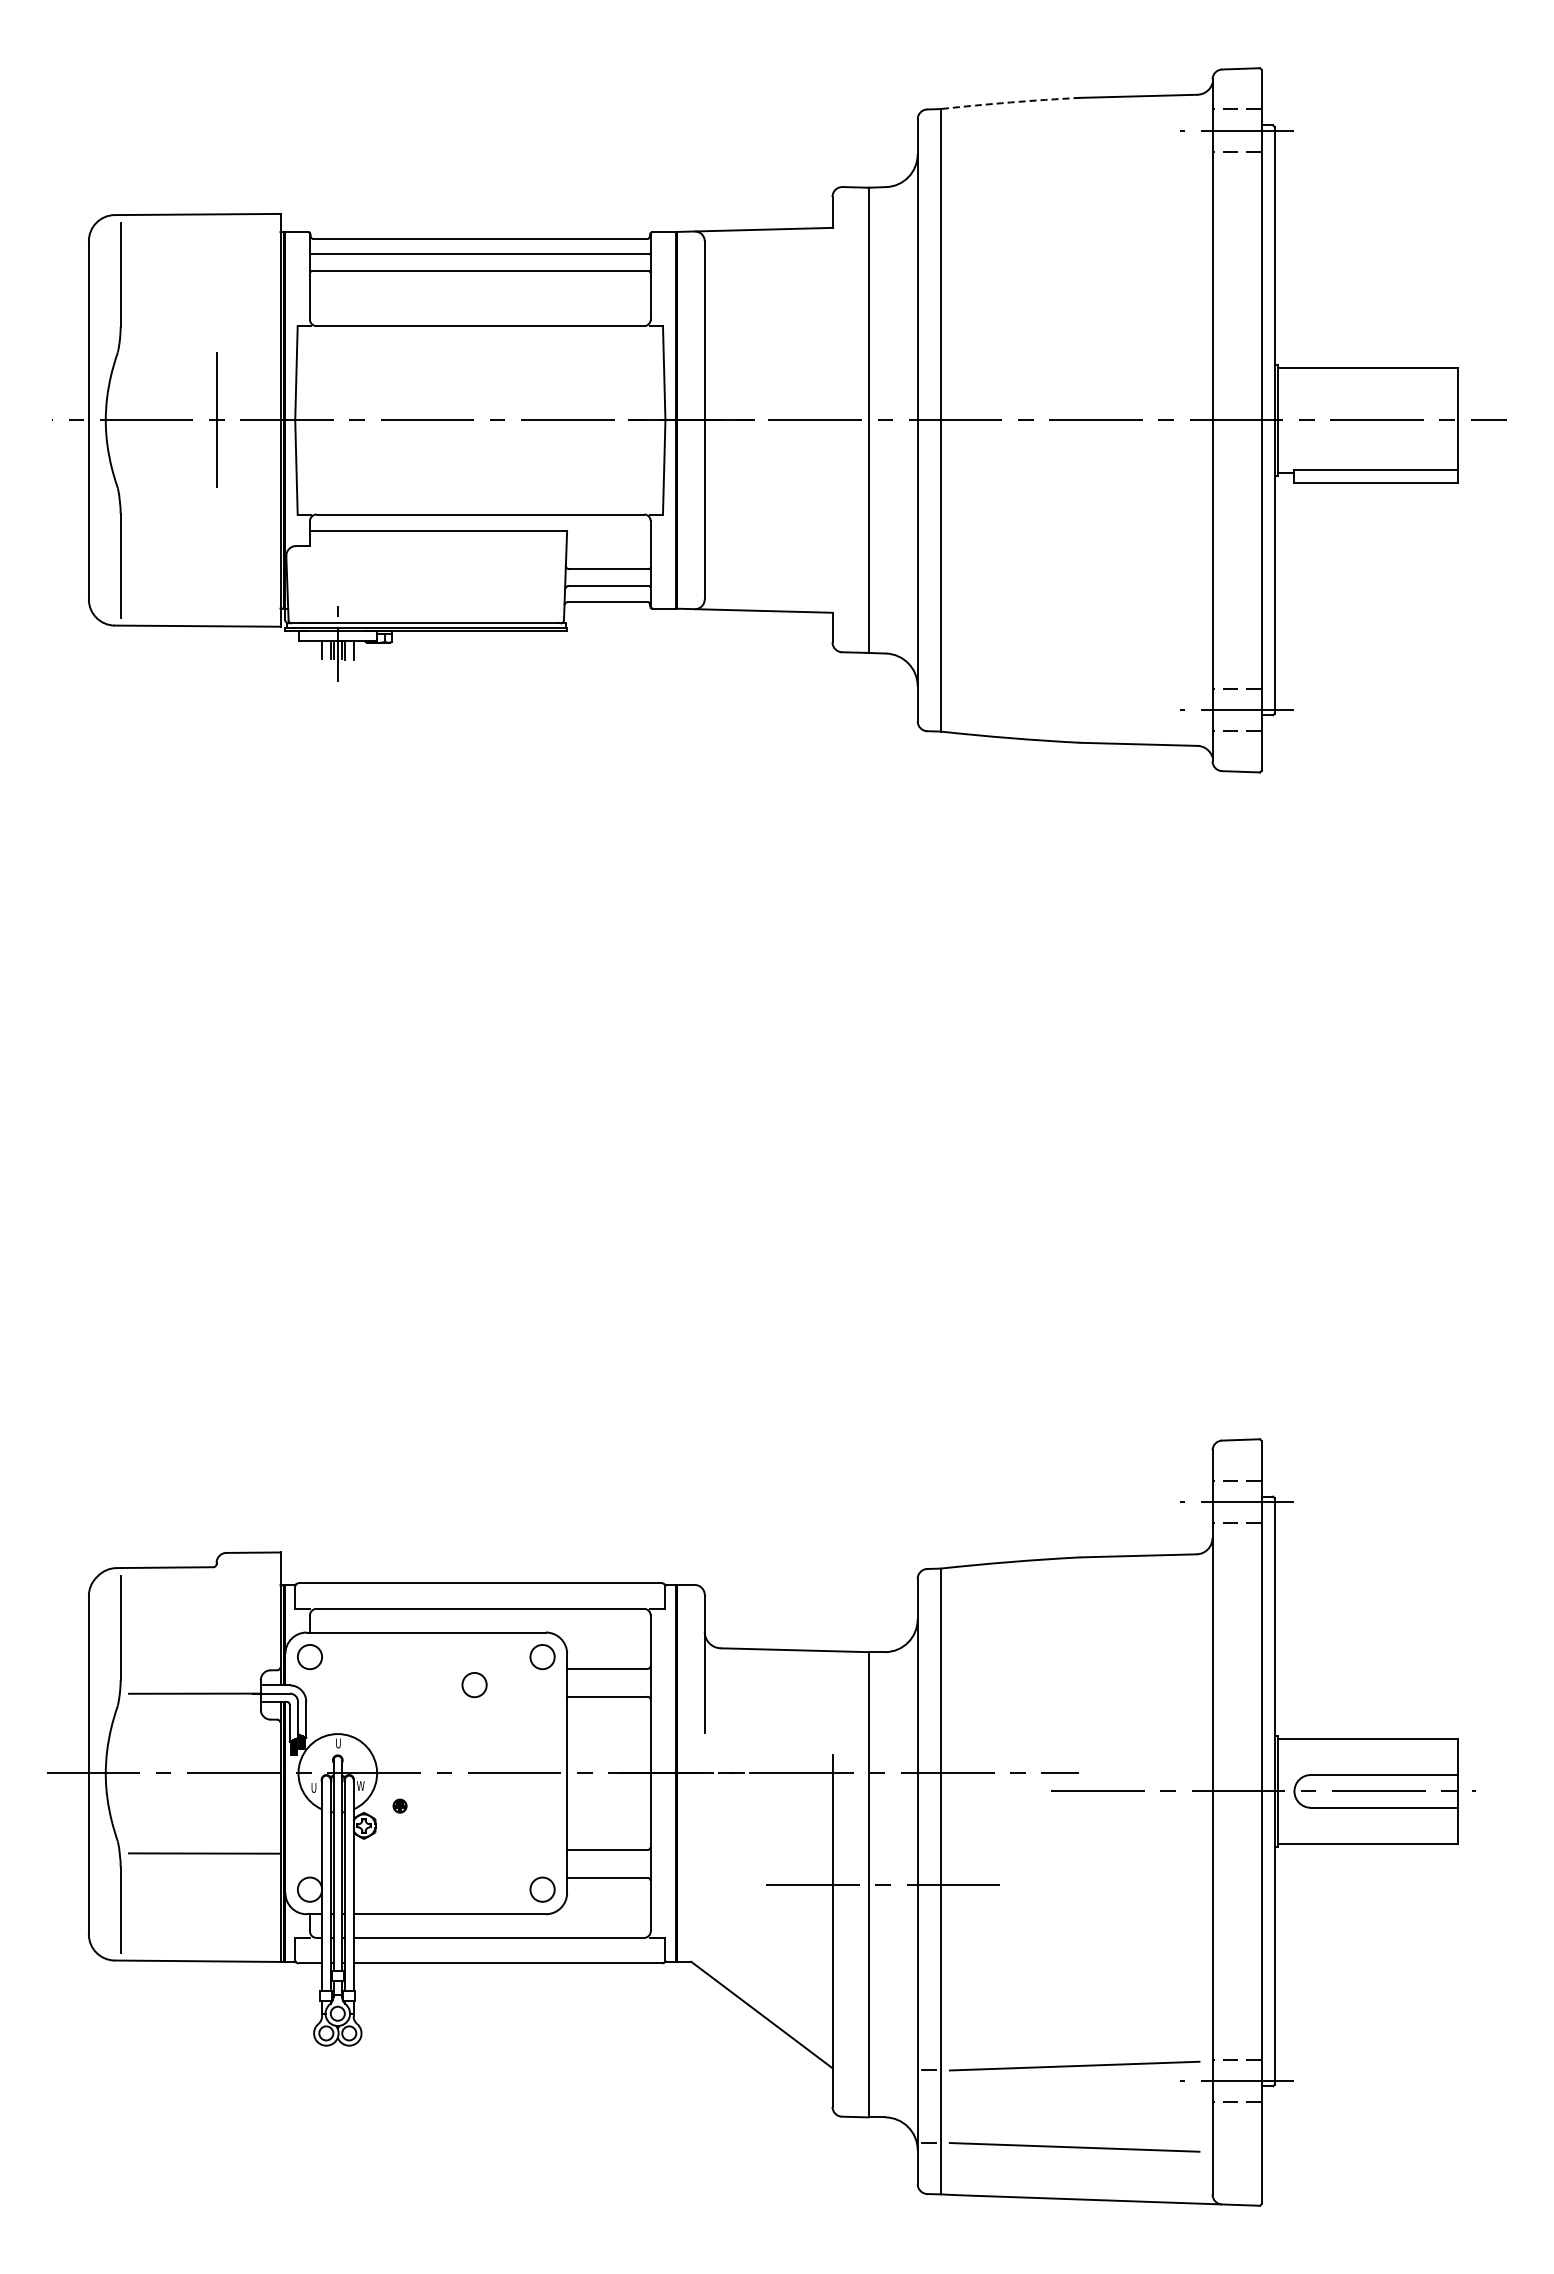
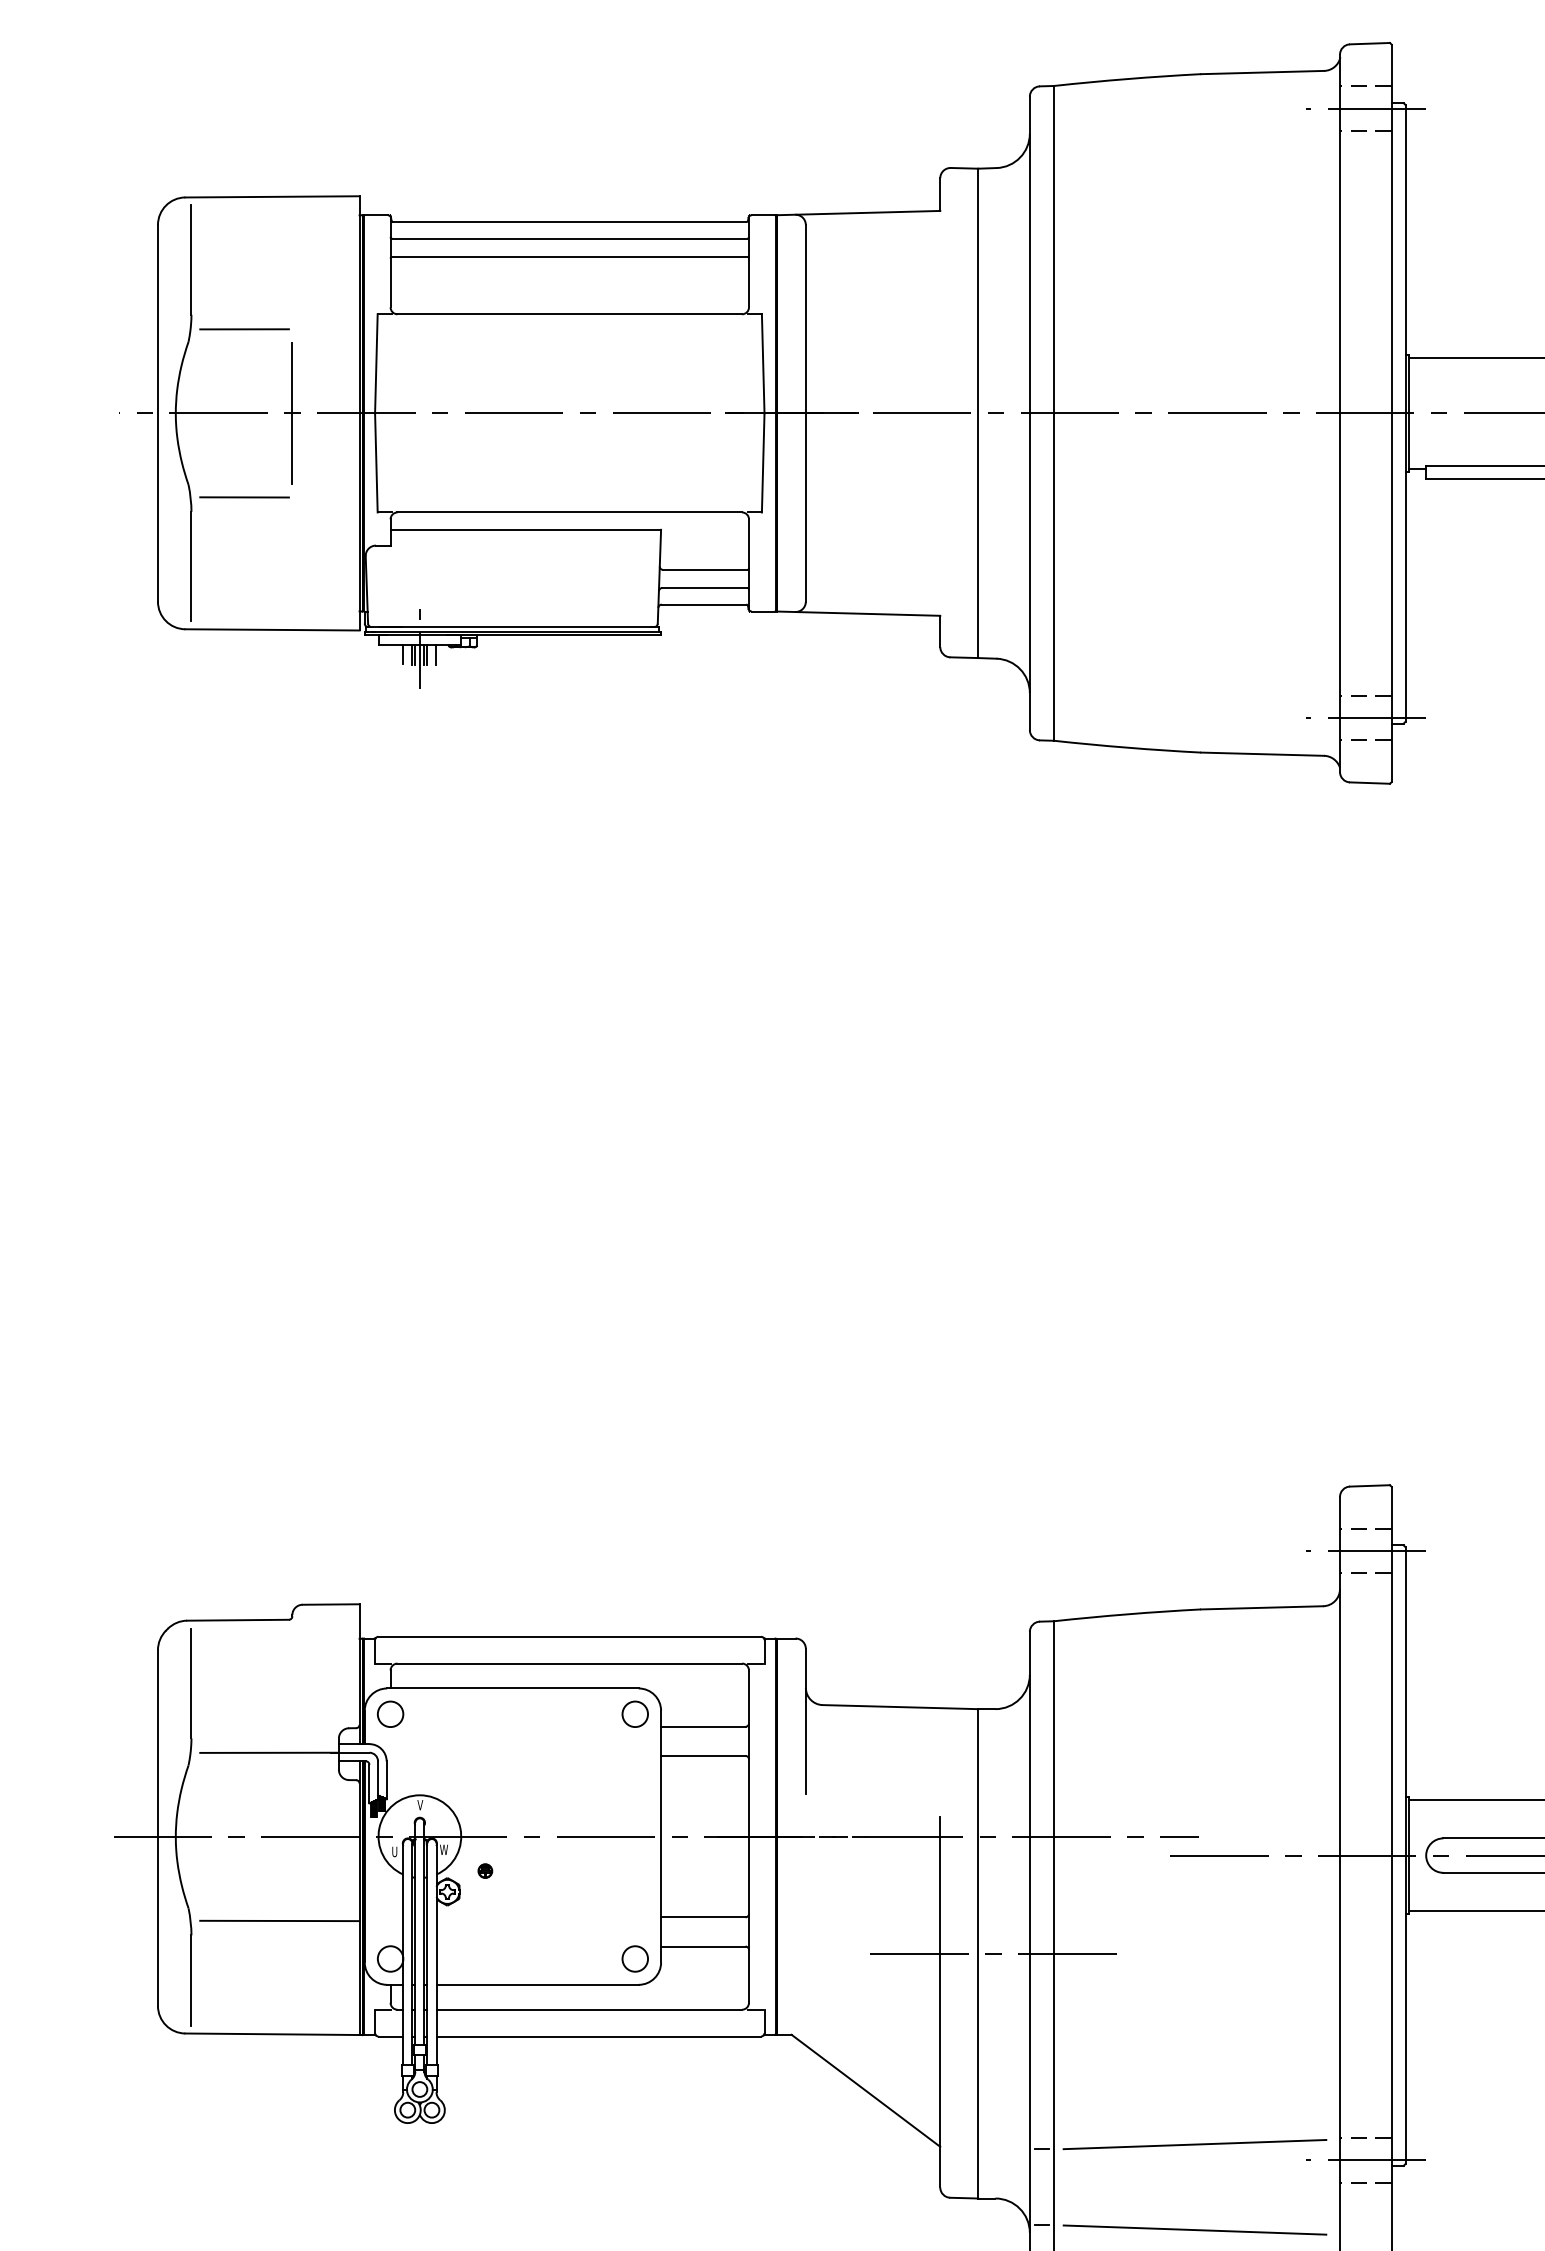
arc: (1010, 102) -> (1127, 79), dashed -> solid
line: (171, 340) -> (244, 329), added
line: (171, 500) -> (244, 497), added
circle: (474, 1685) -> (563, 1744), removed
text: (337, 1743) -> (419, 1805), U -> V

